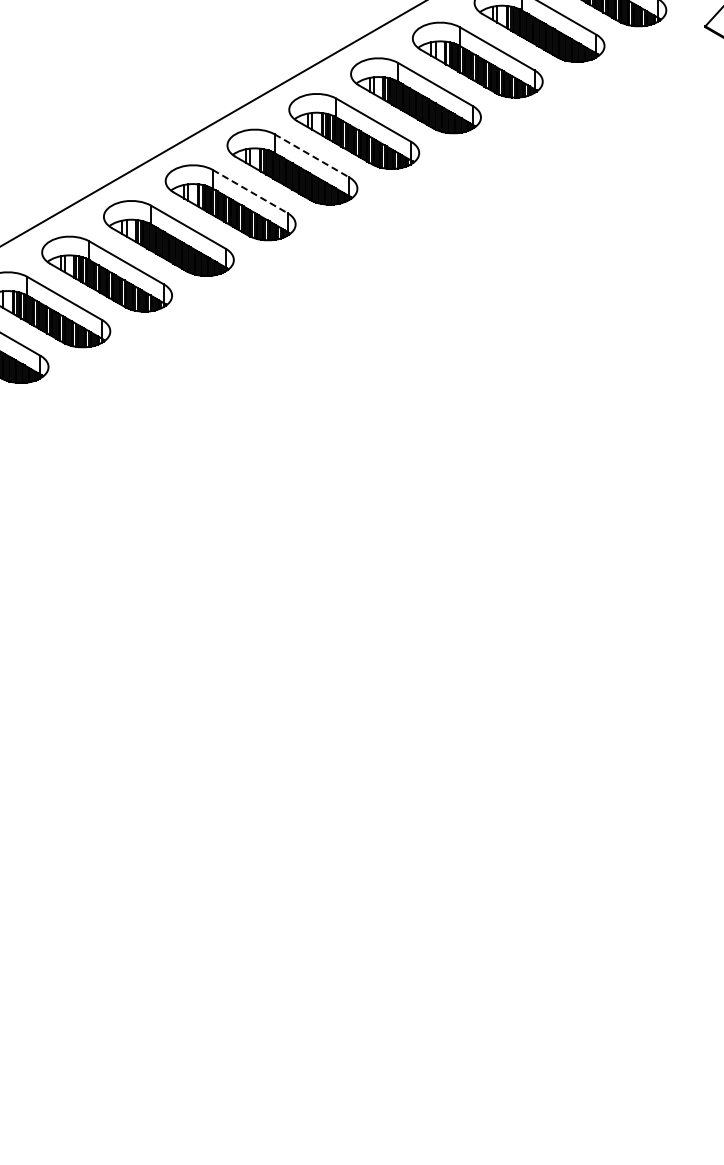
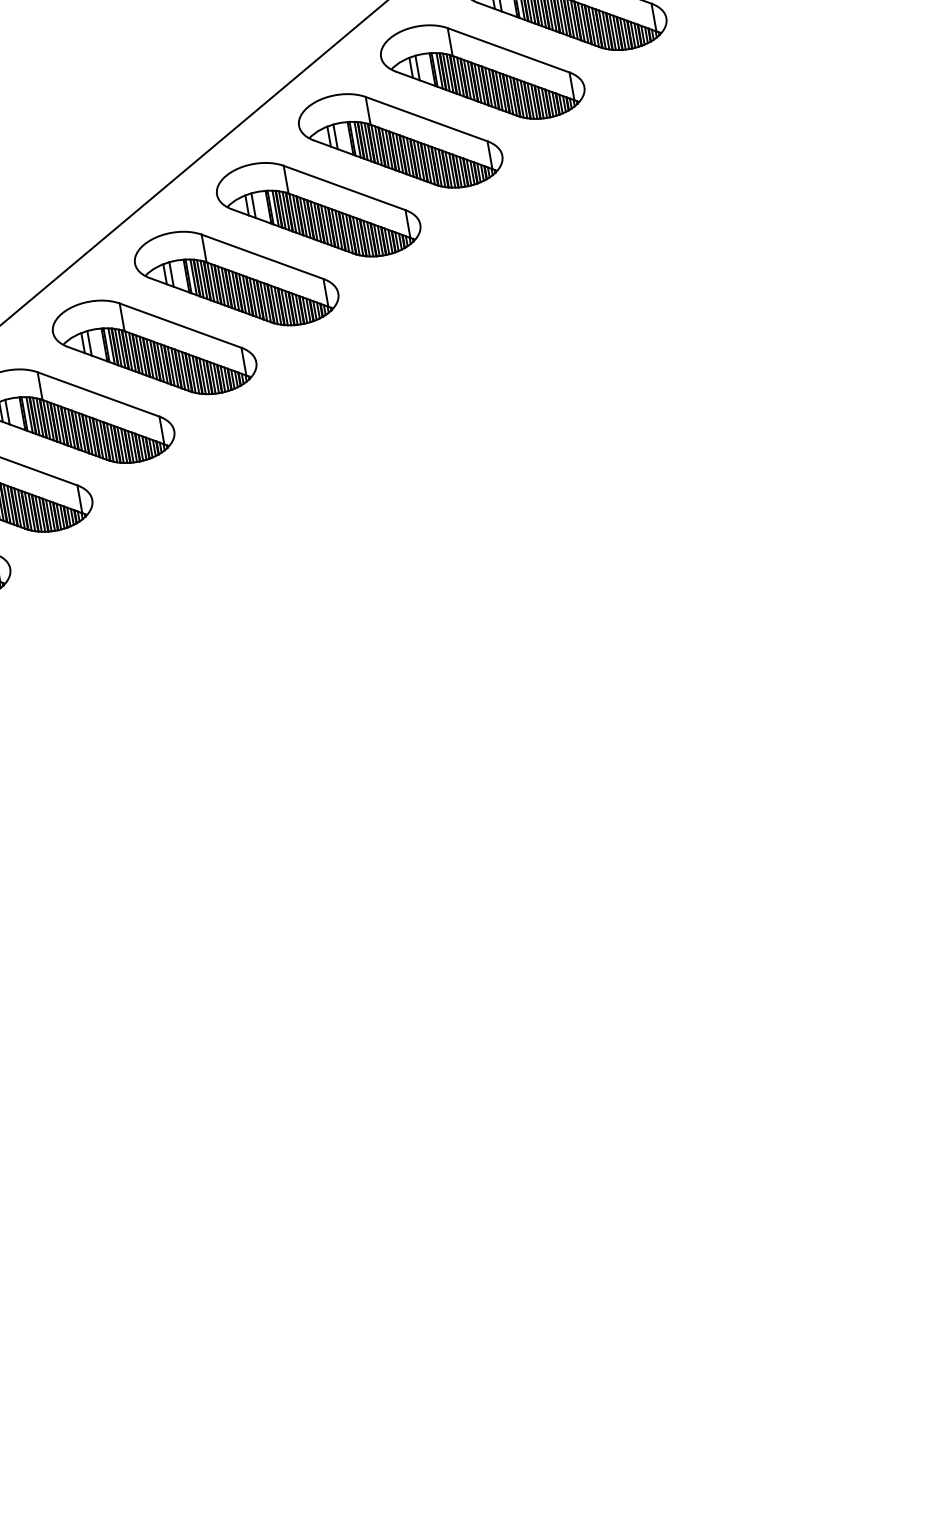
line: (312, 156) -> (427, 119), dashed -> solid
line: (250, 191) -> (345, 187), dashed -> solid

